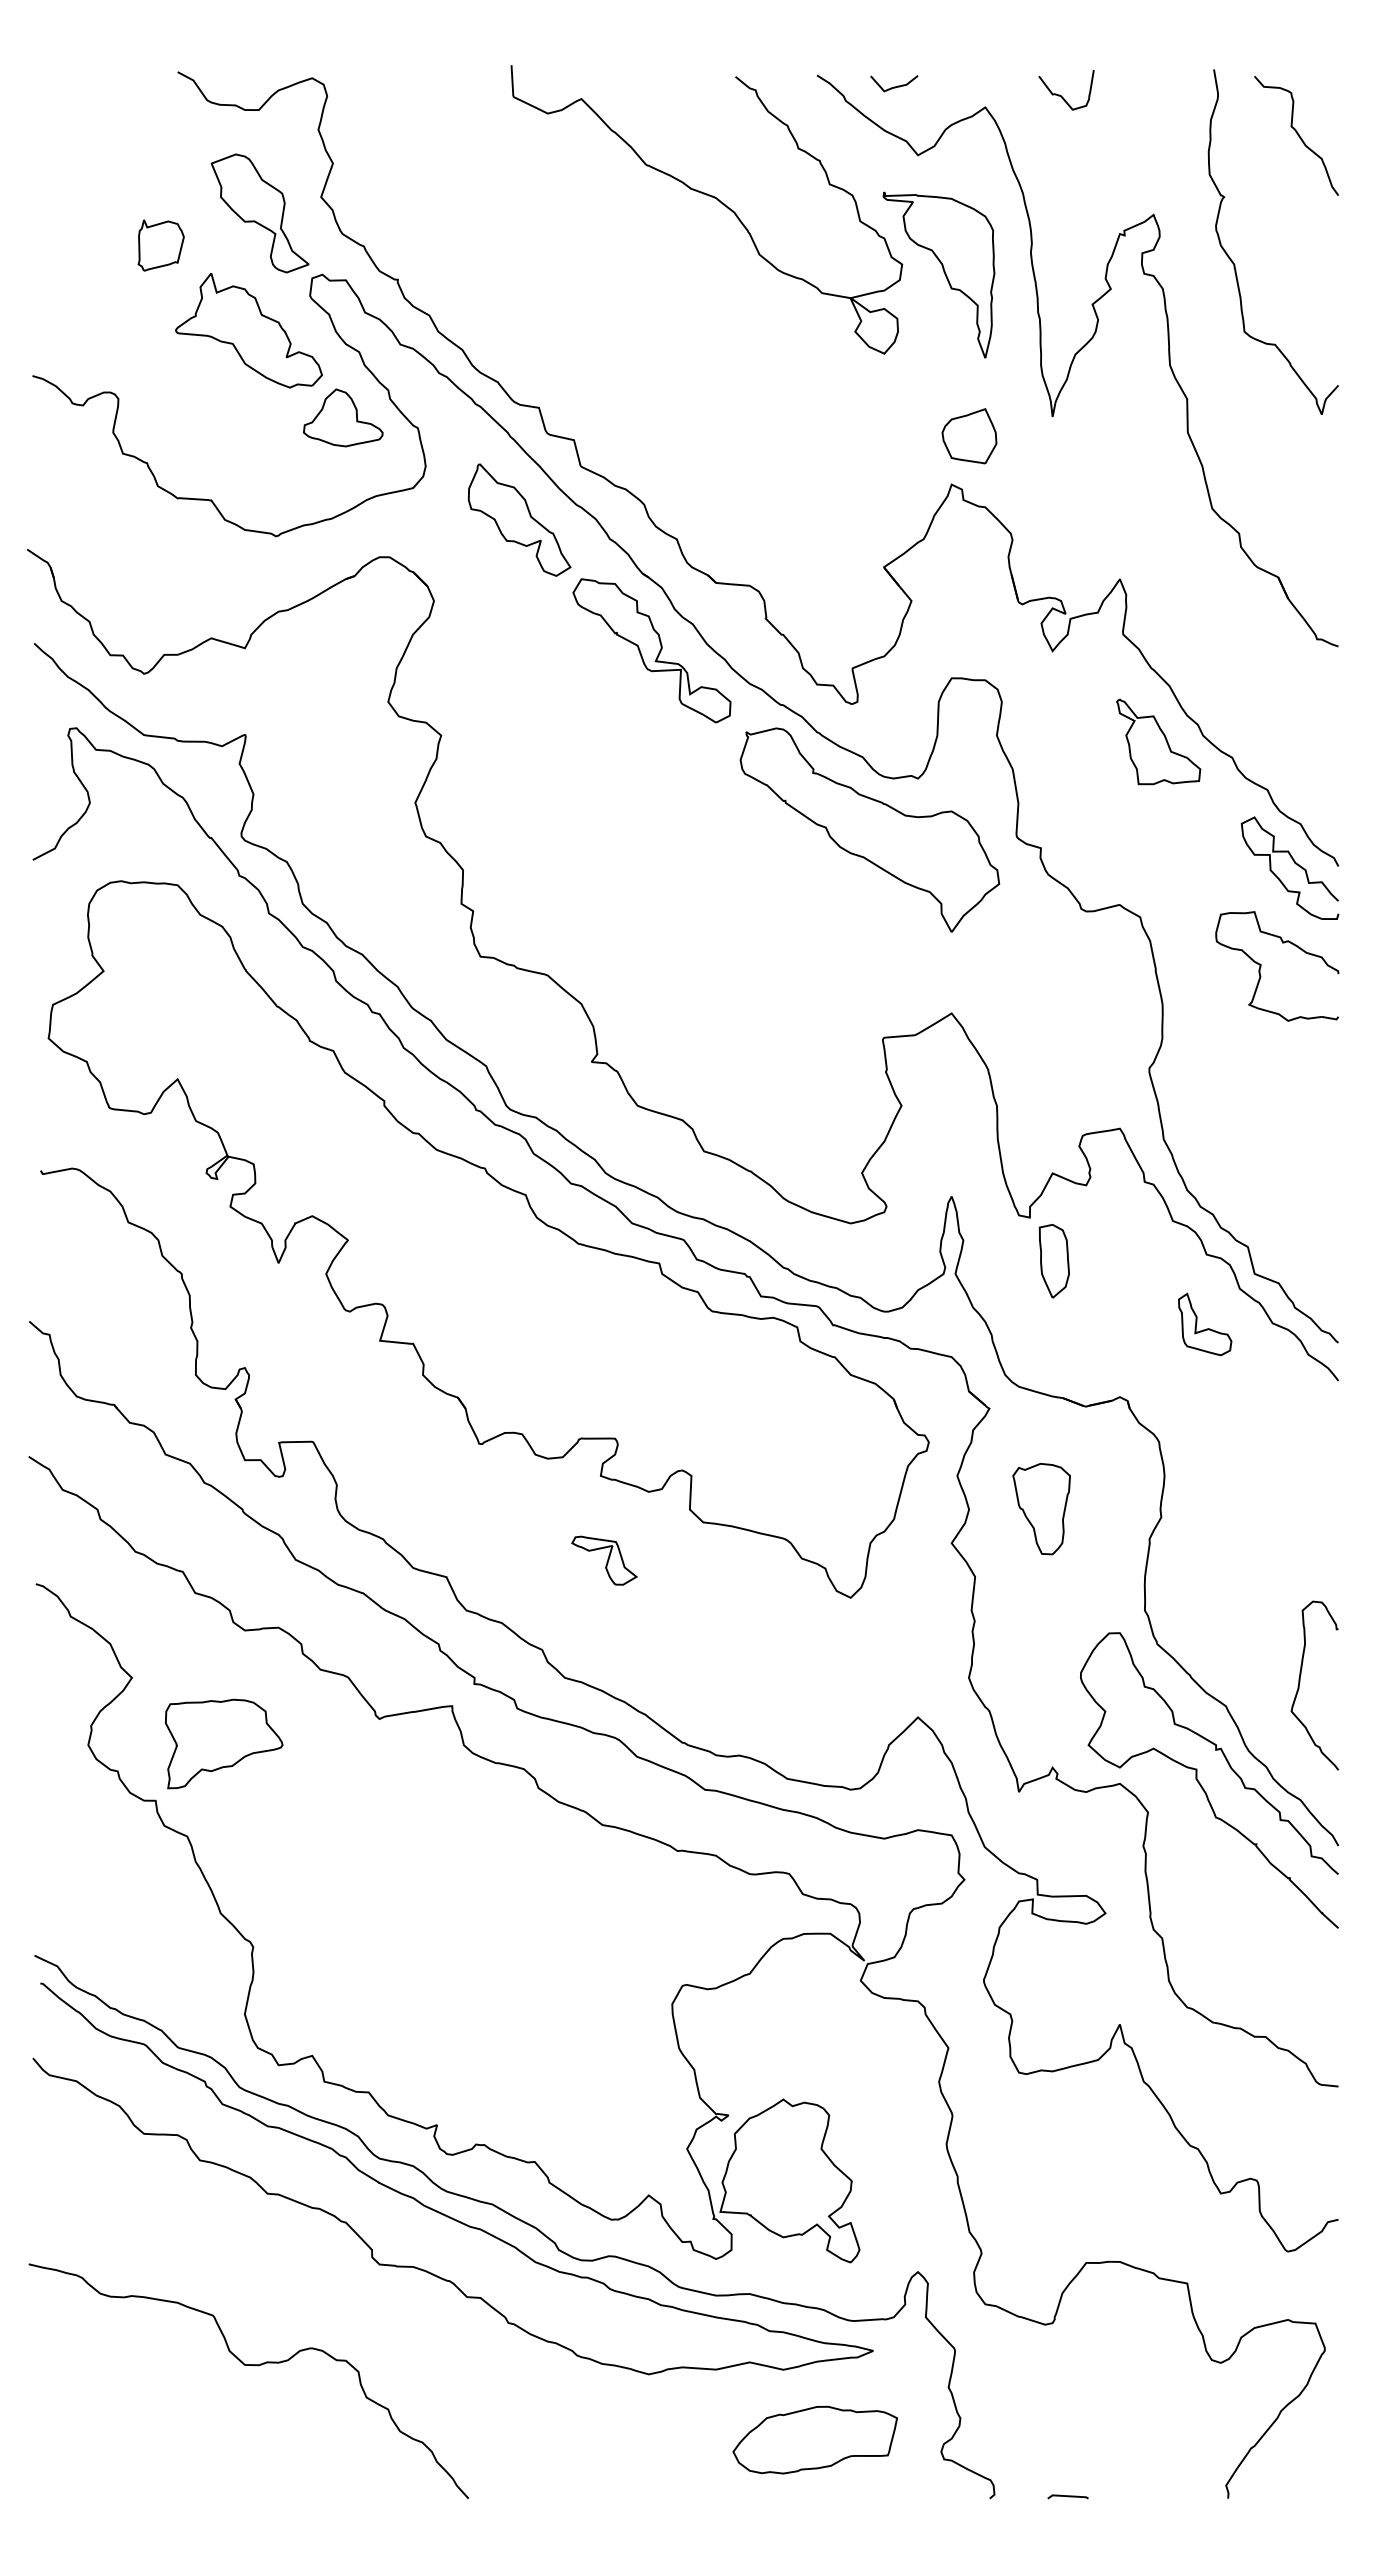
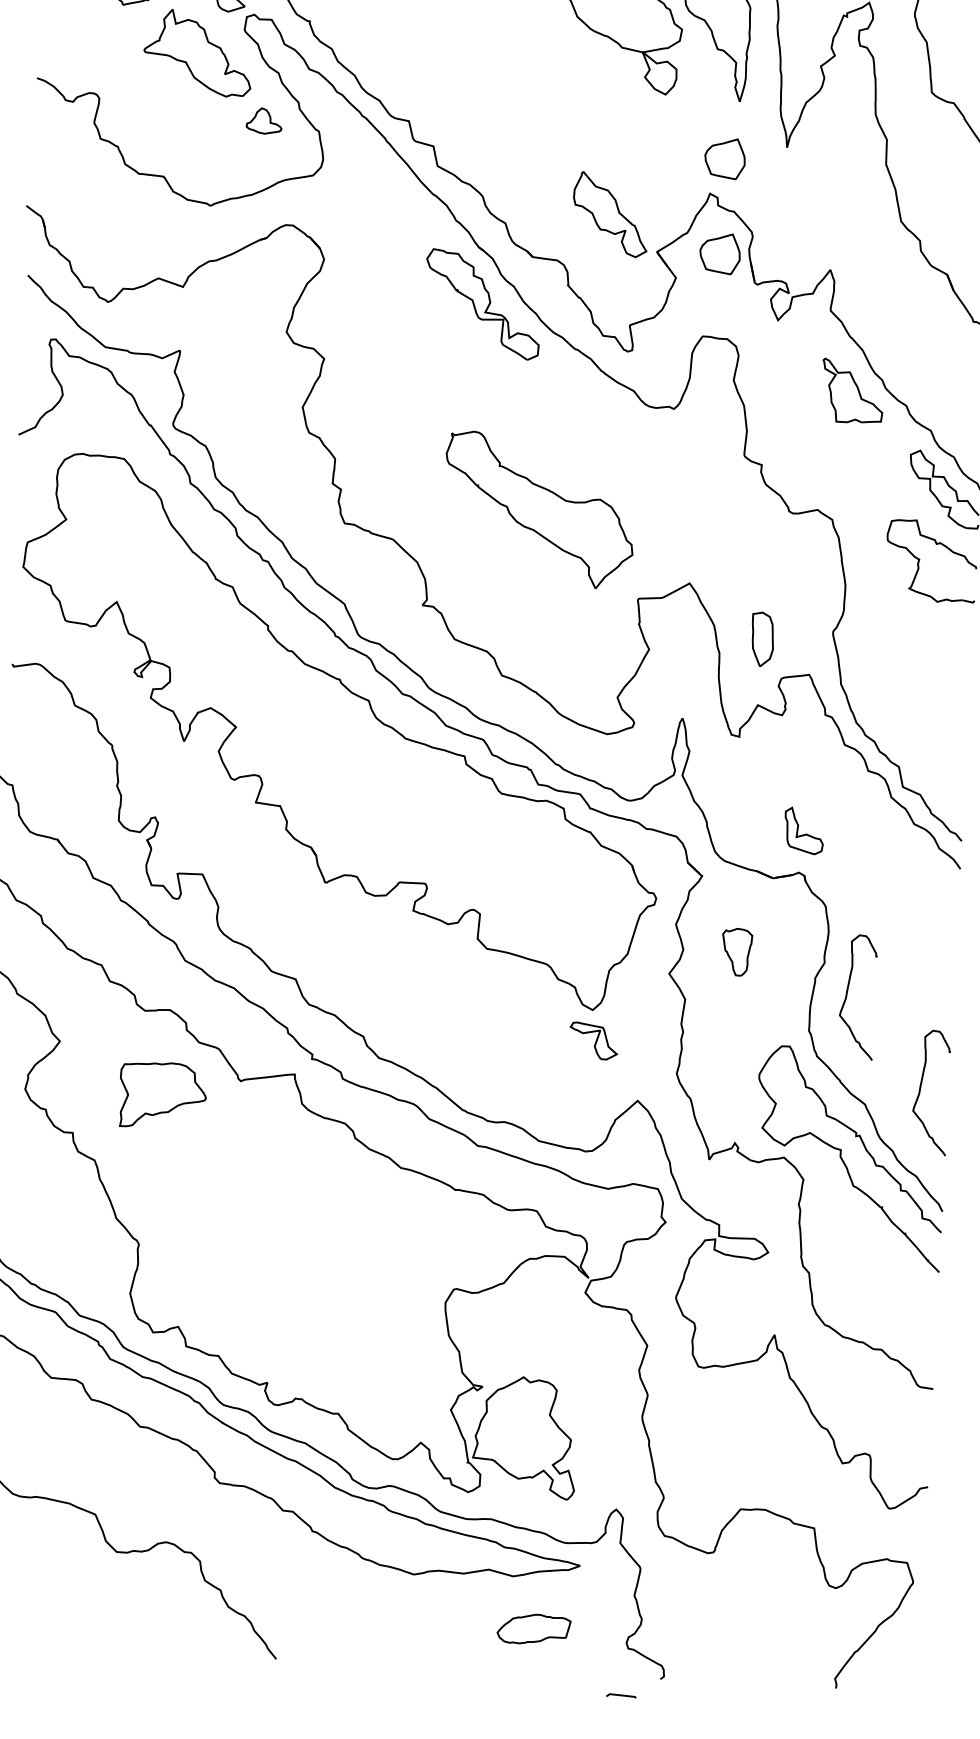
part: (343, 417) -> (264, 120), size x0.6
part: (519, 519) -> (610, 214), moved
part: (969, 565) -> (720, 253), added
part: (869, 829) -> (538, 509), moved
part: (1053, 1260) -> (762, 638), moved
part: (1205, 1324) -> (804, 831), moved
part: (1041, 1509) -> (736, 952), size x0.7
curve: (1194, 1558) -> (847, 994), added
part: (604, 1560) -> (593, 1040), moved
part: (224, 1743) -> (163, 1095), moved
part: (814, 2439) -> (533, 1628), size x0.6
curve: (1067, 2496) -> (620, 1695), moved

